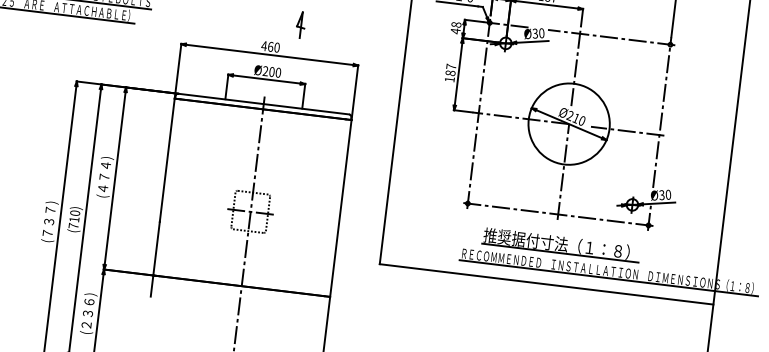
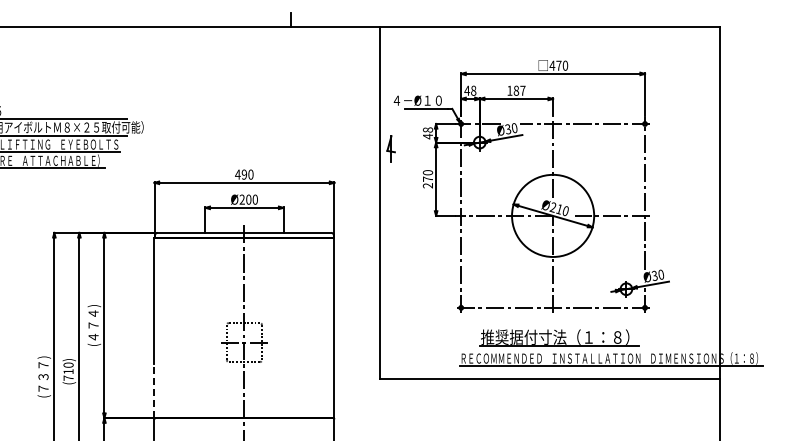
part: (300, 24) -> (390, 148), moved
text: (270, 46) -> (244, 174), 460 -> 490
text: (450, 73) -> (427, 179), 187 -> 270
line: (156, 248) -> (154, 390), solid -> dashed

